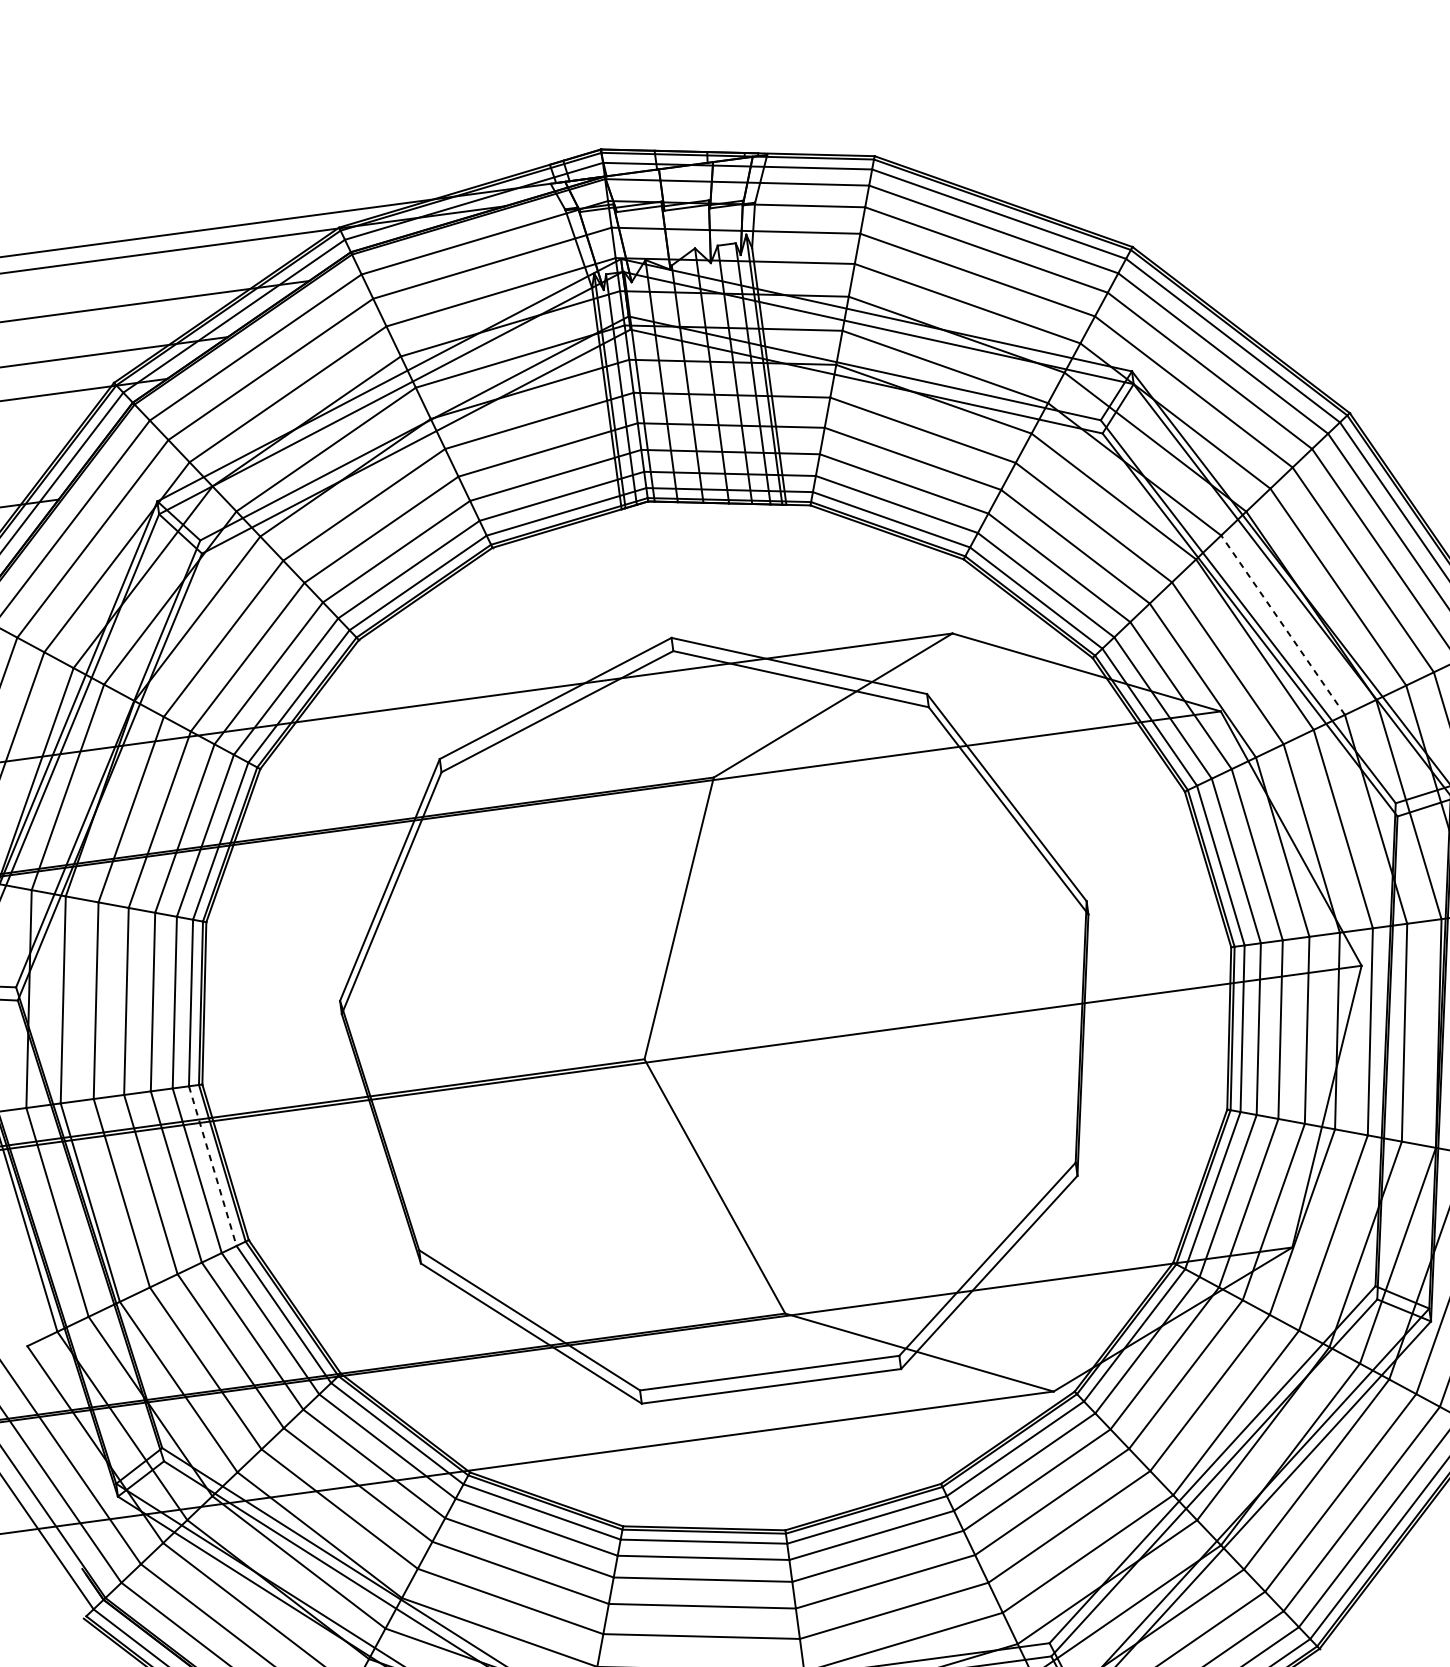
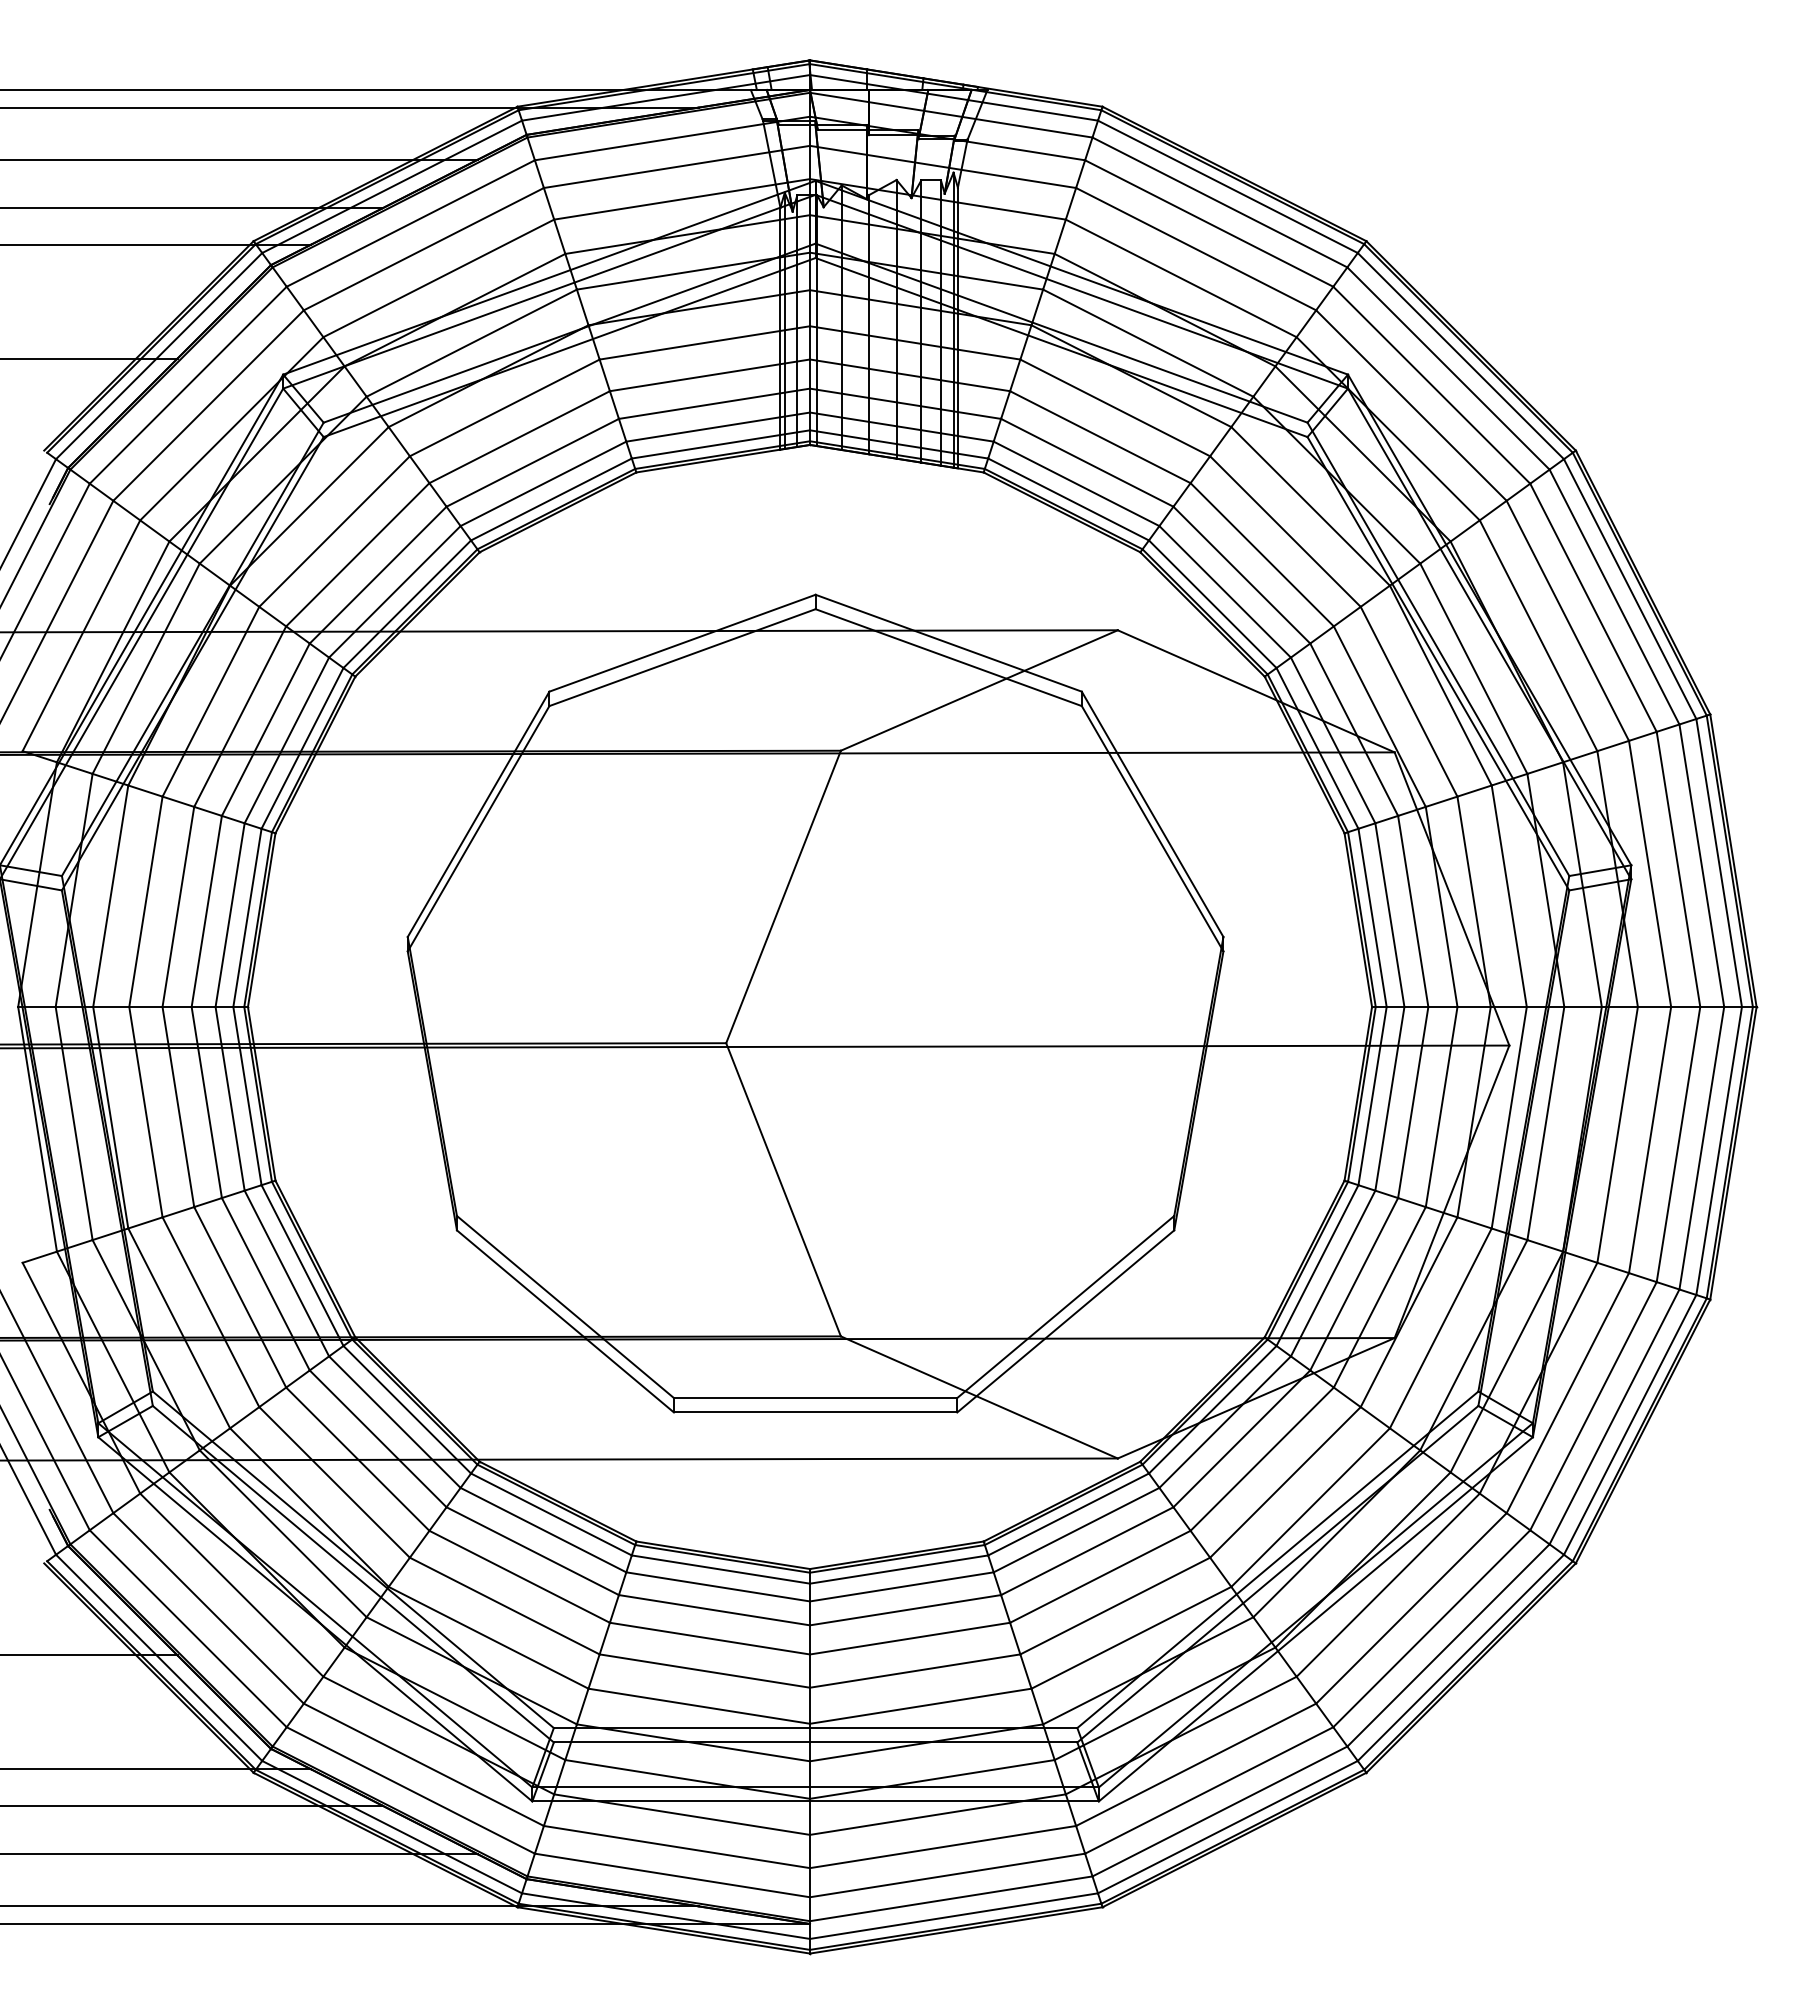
line: (1282, 625) -> (1473, 668), dashed -> solid
line: (212, 1166) -> (247, 1096), dashed -> solid

